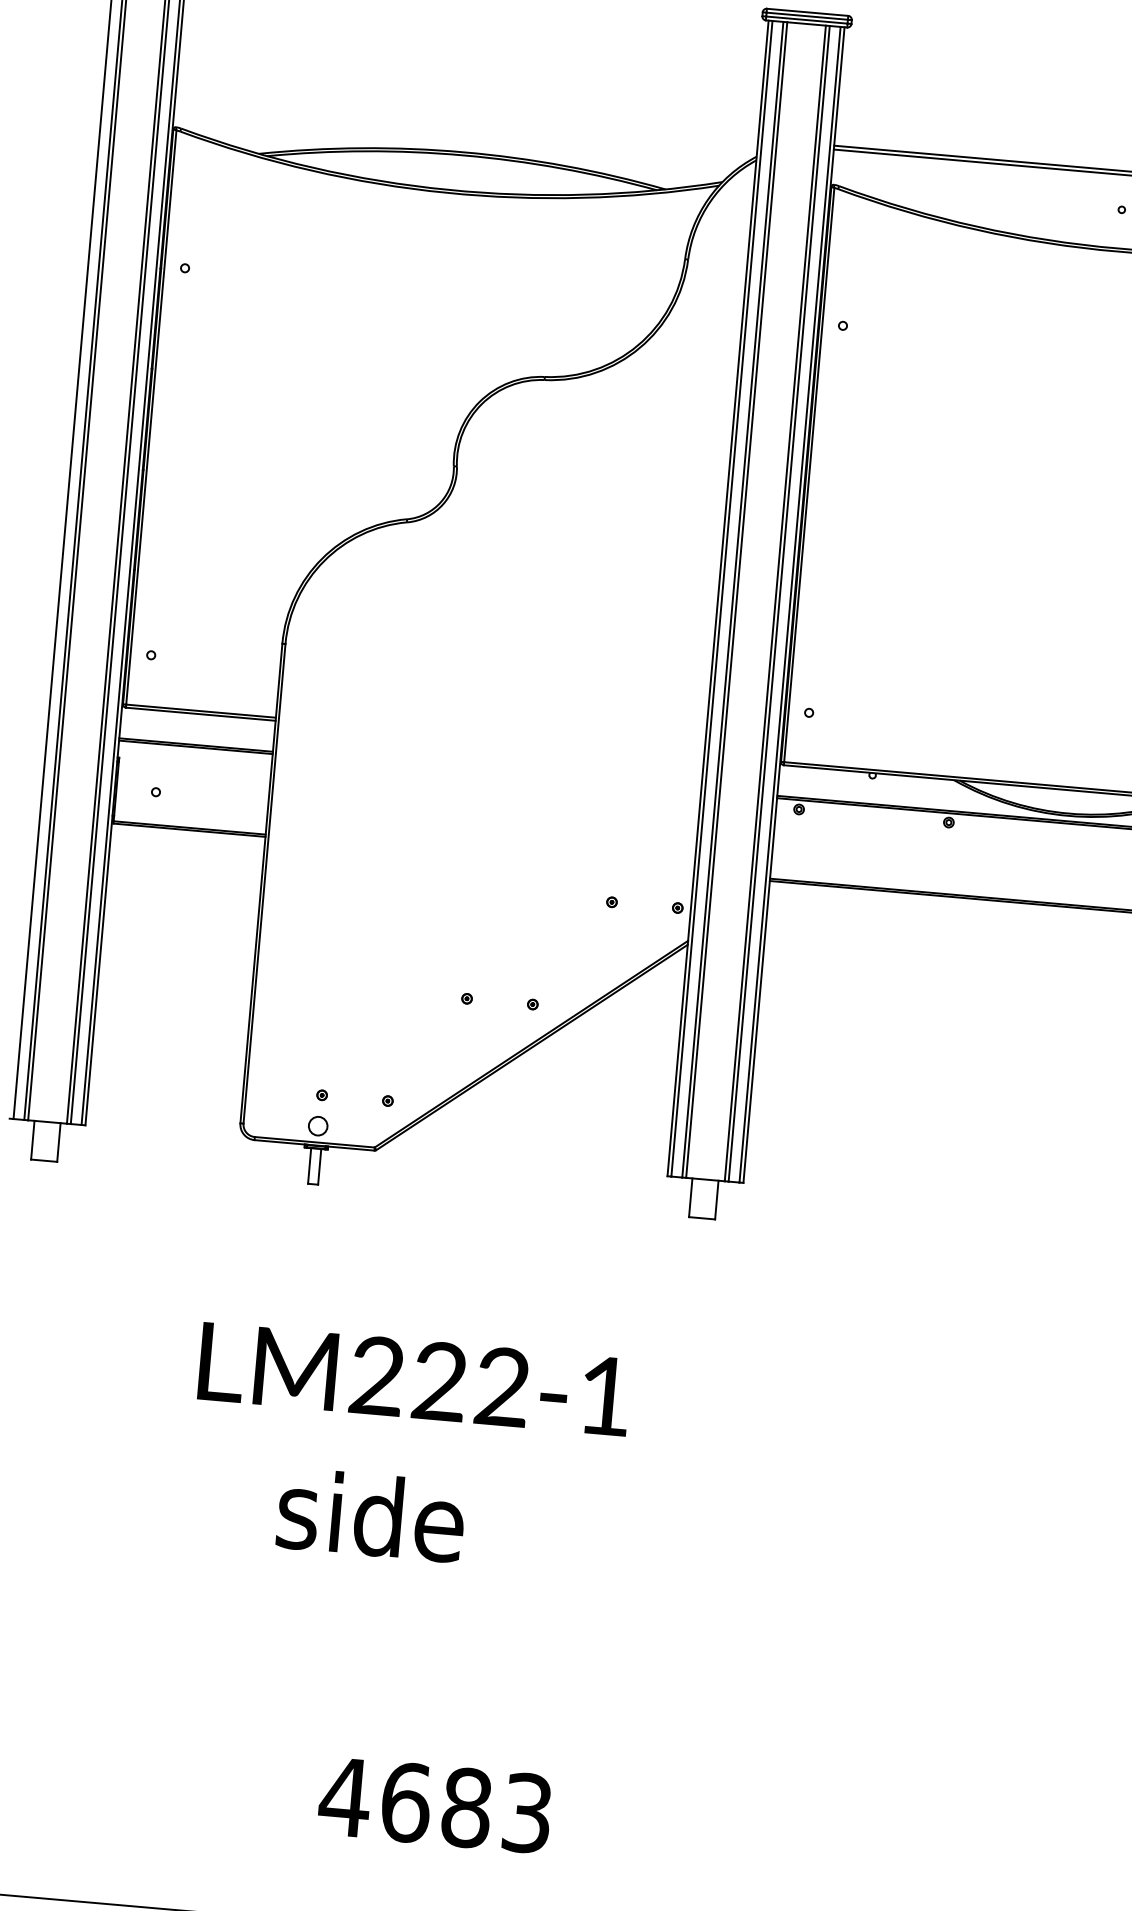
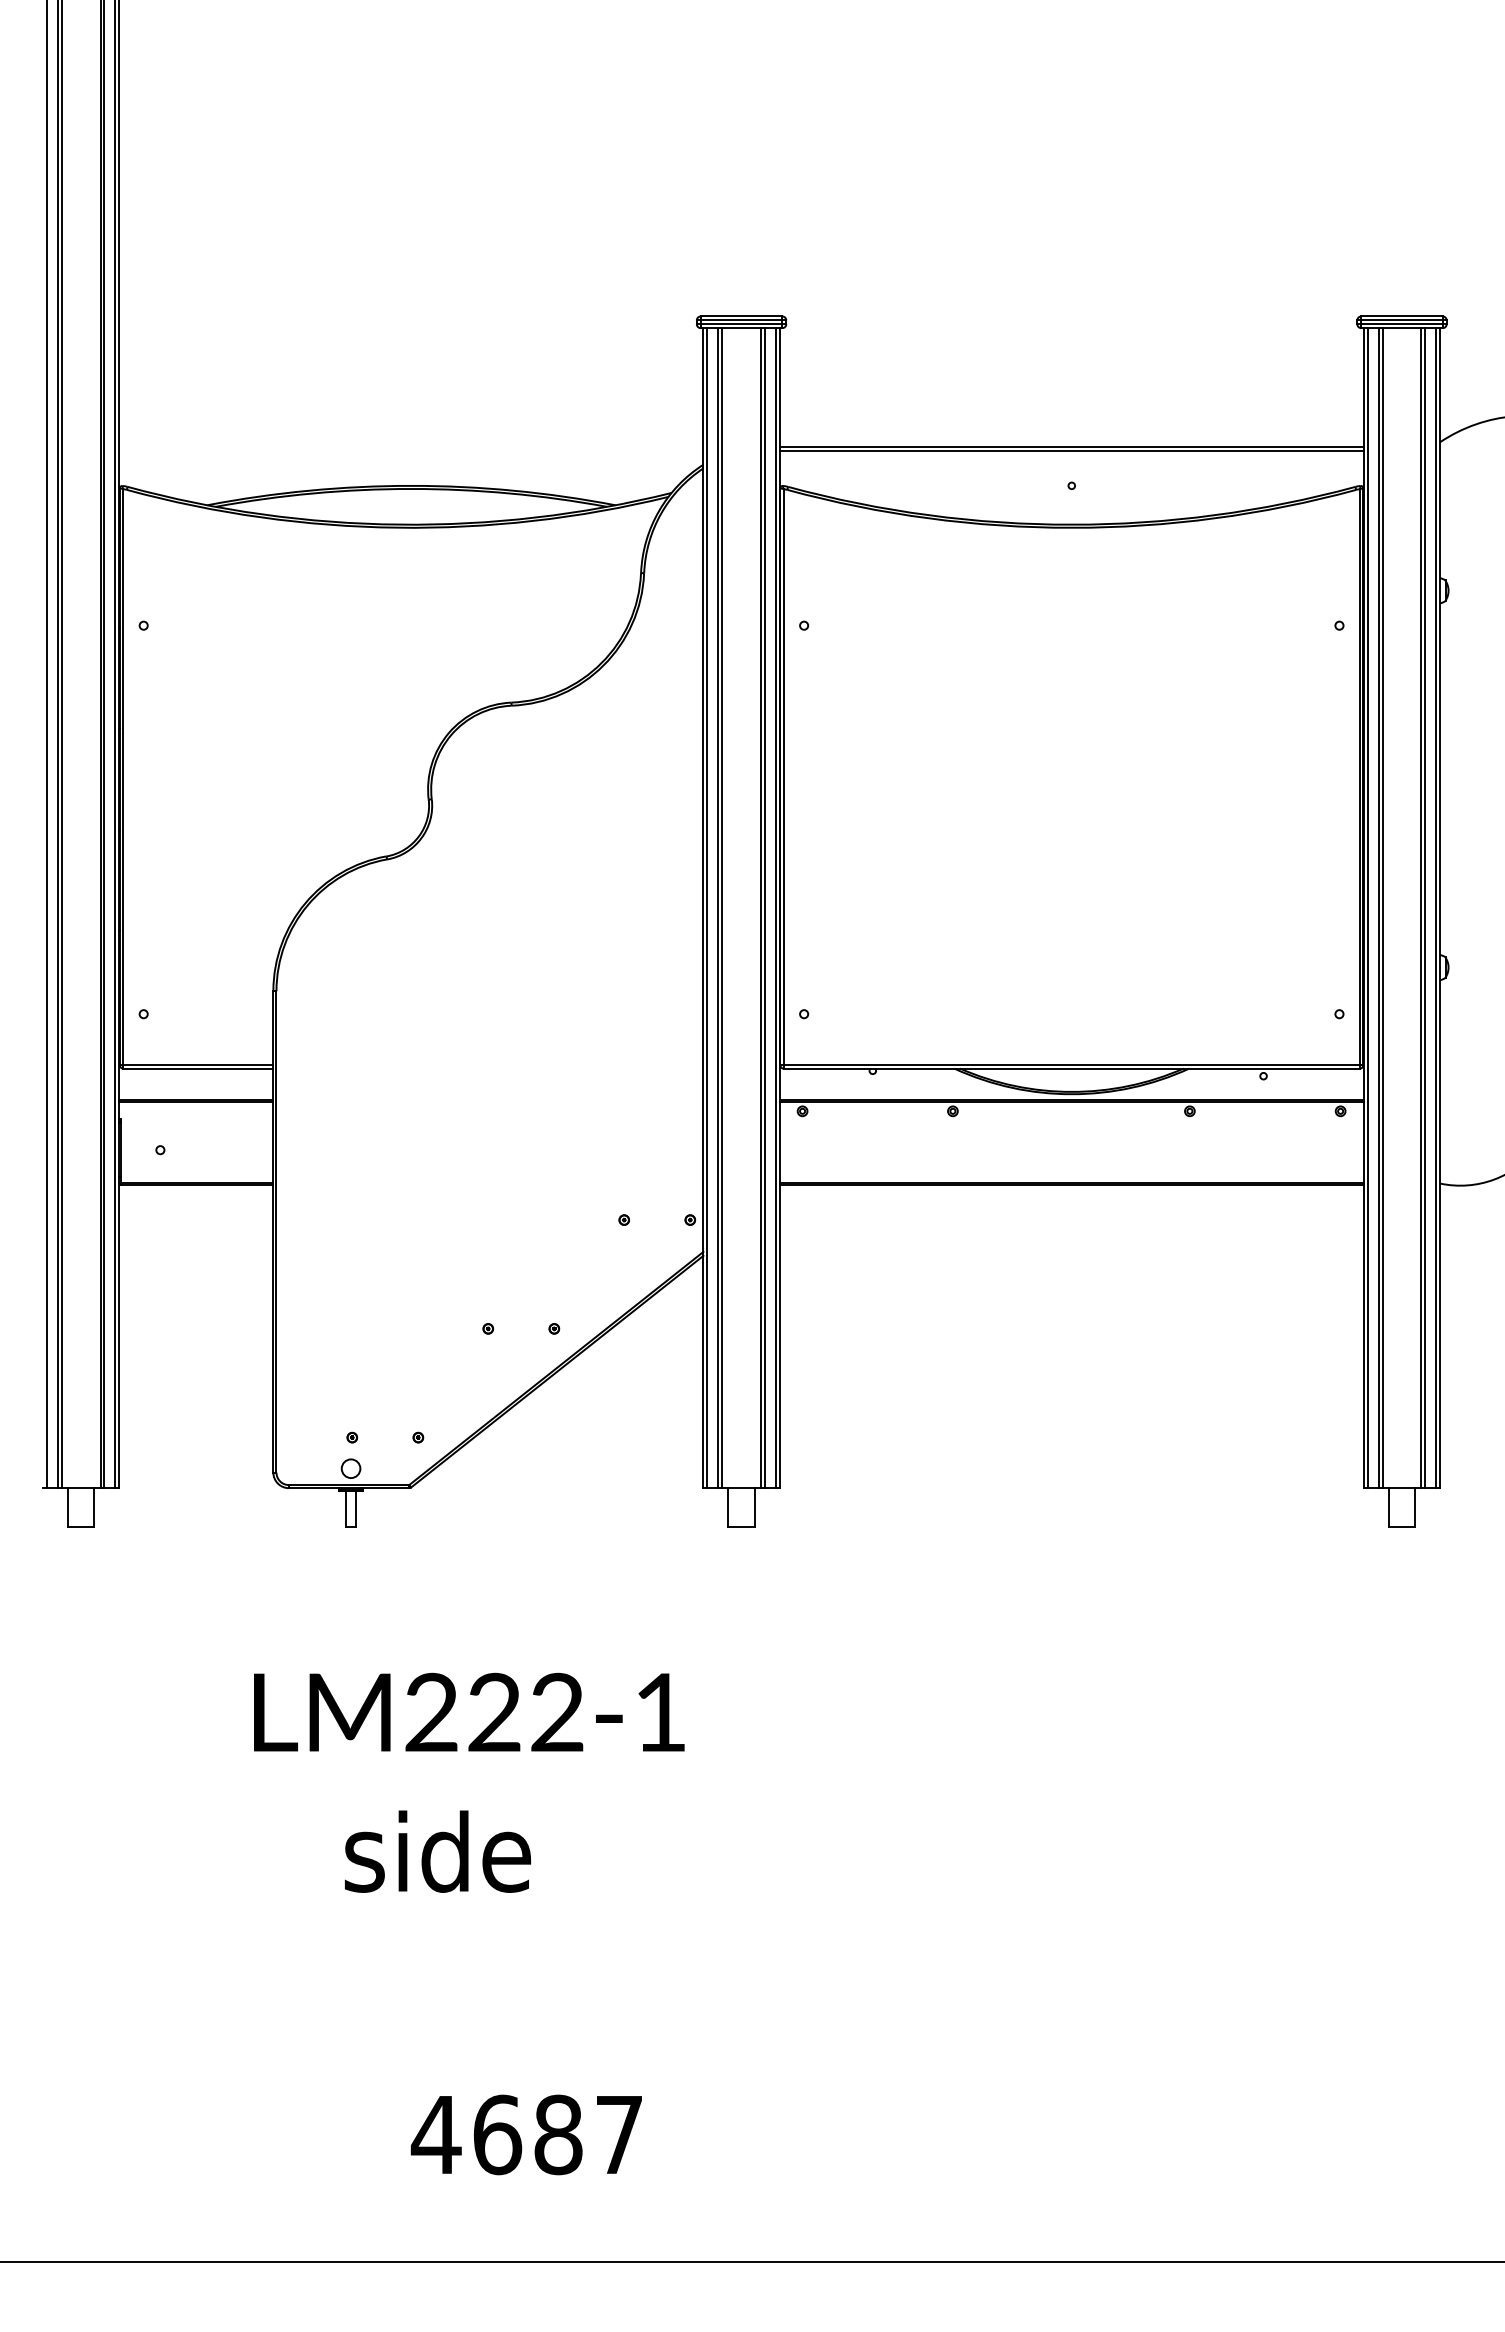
text: (527, 1812) -> (619, 2134), 4683 -> 4687

